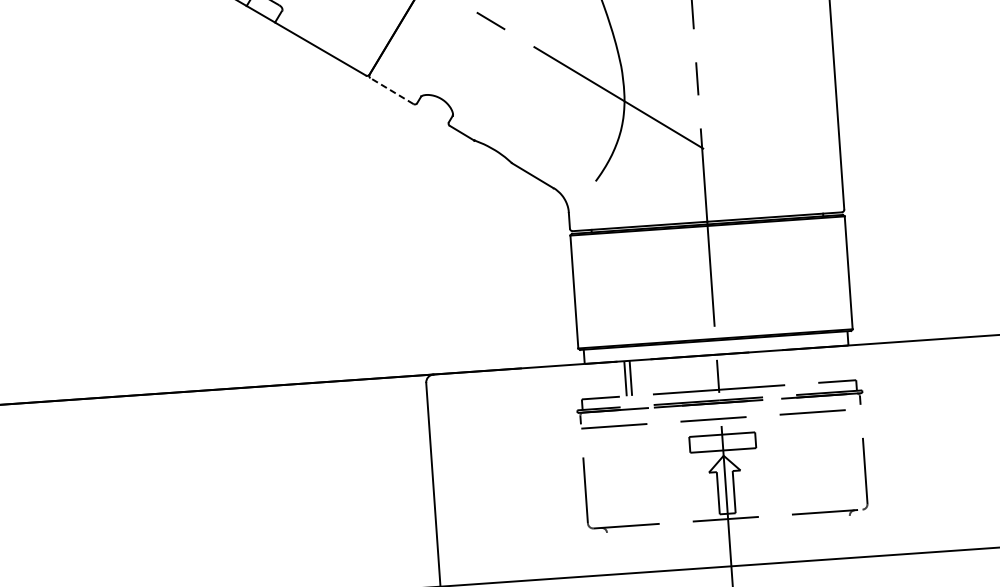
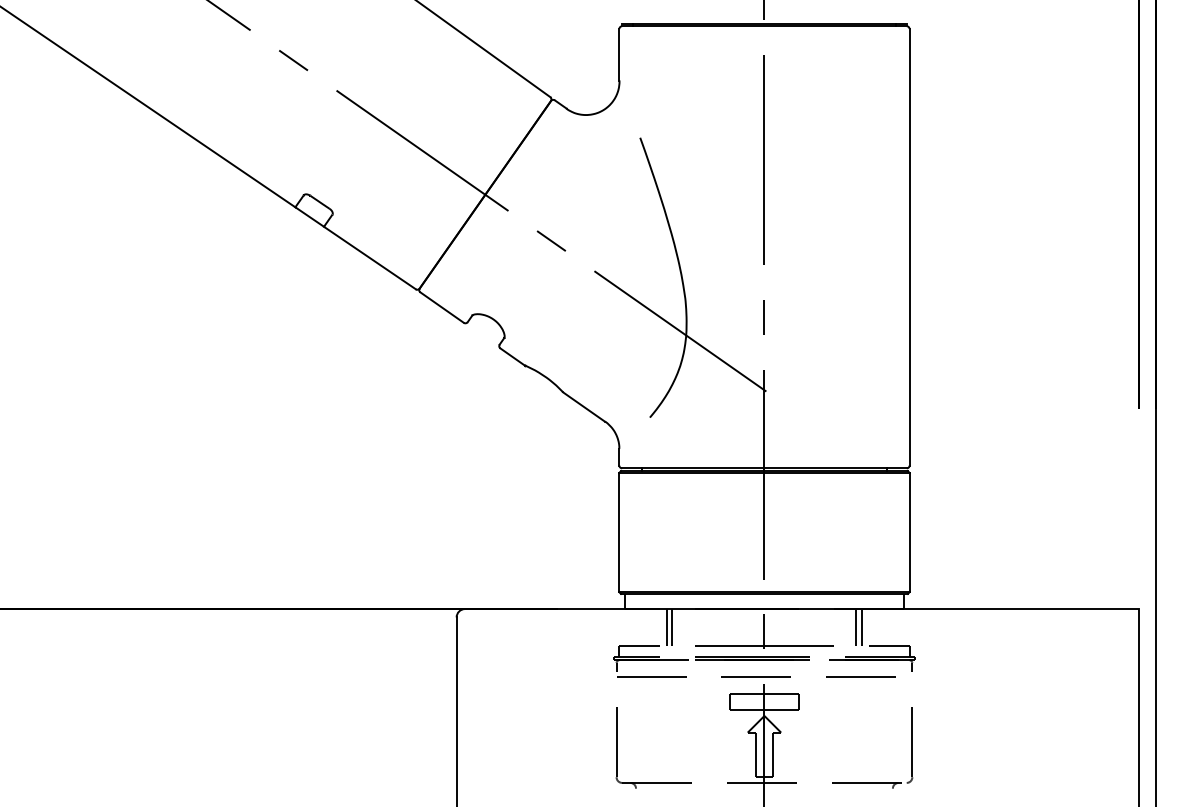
line: (392, 91) -> (442, 307), dashed -> solid
line: (810, 365) -> (862, 627), added
line: (804, 366) -> (856, 627), added

